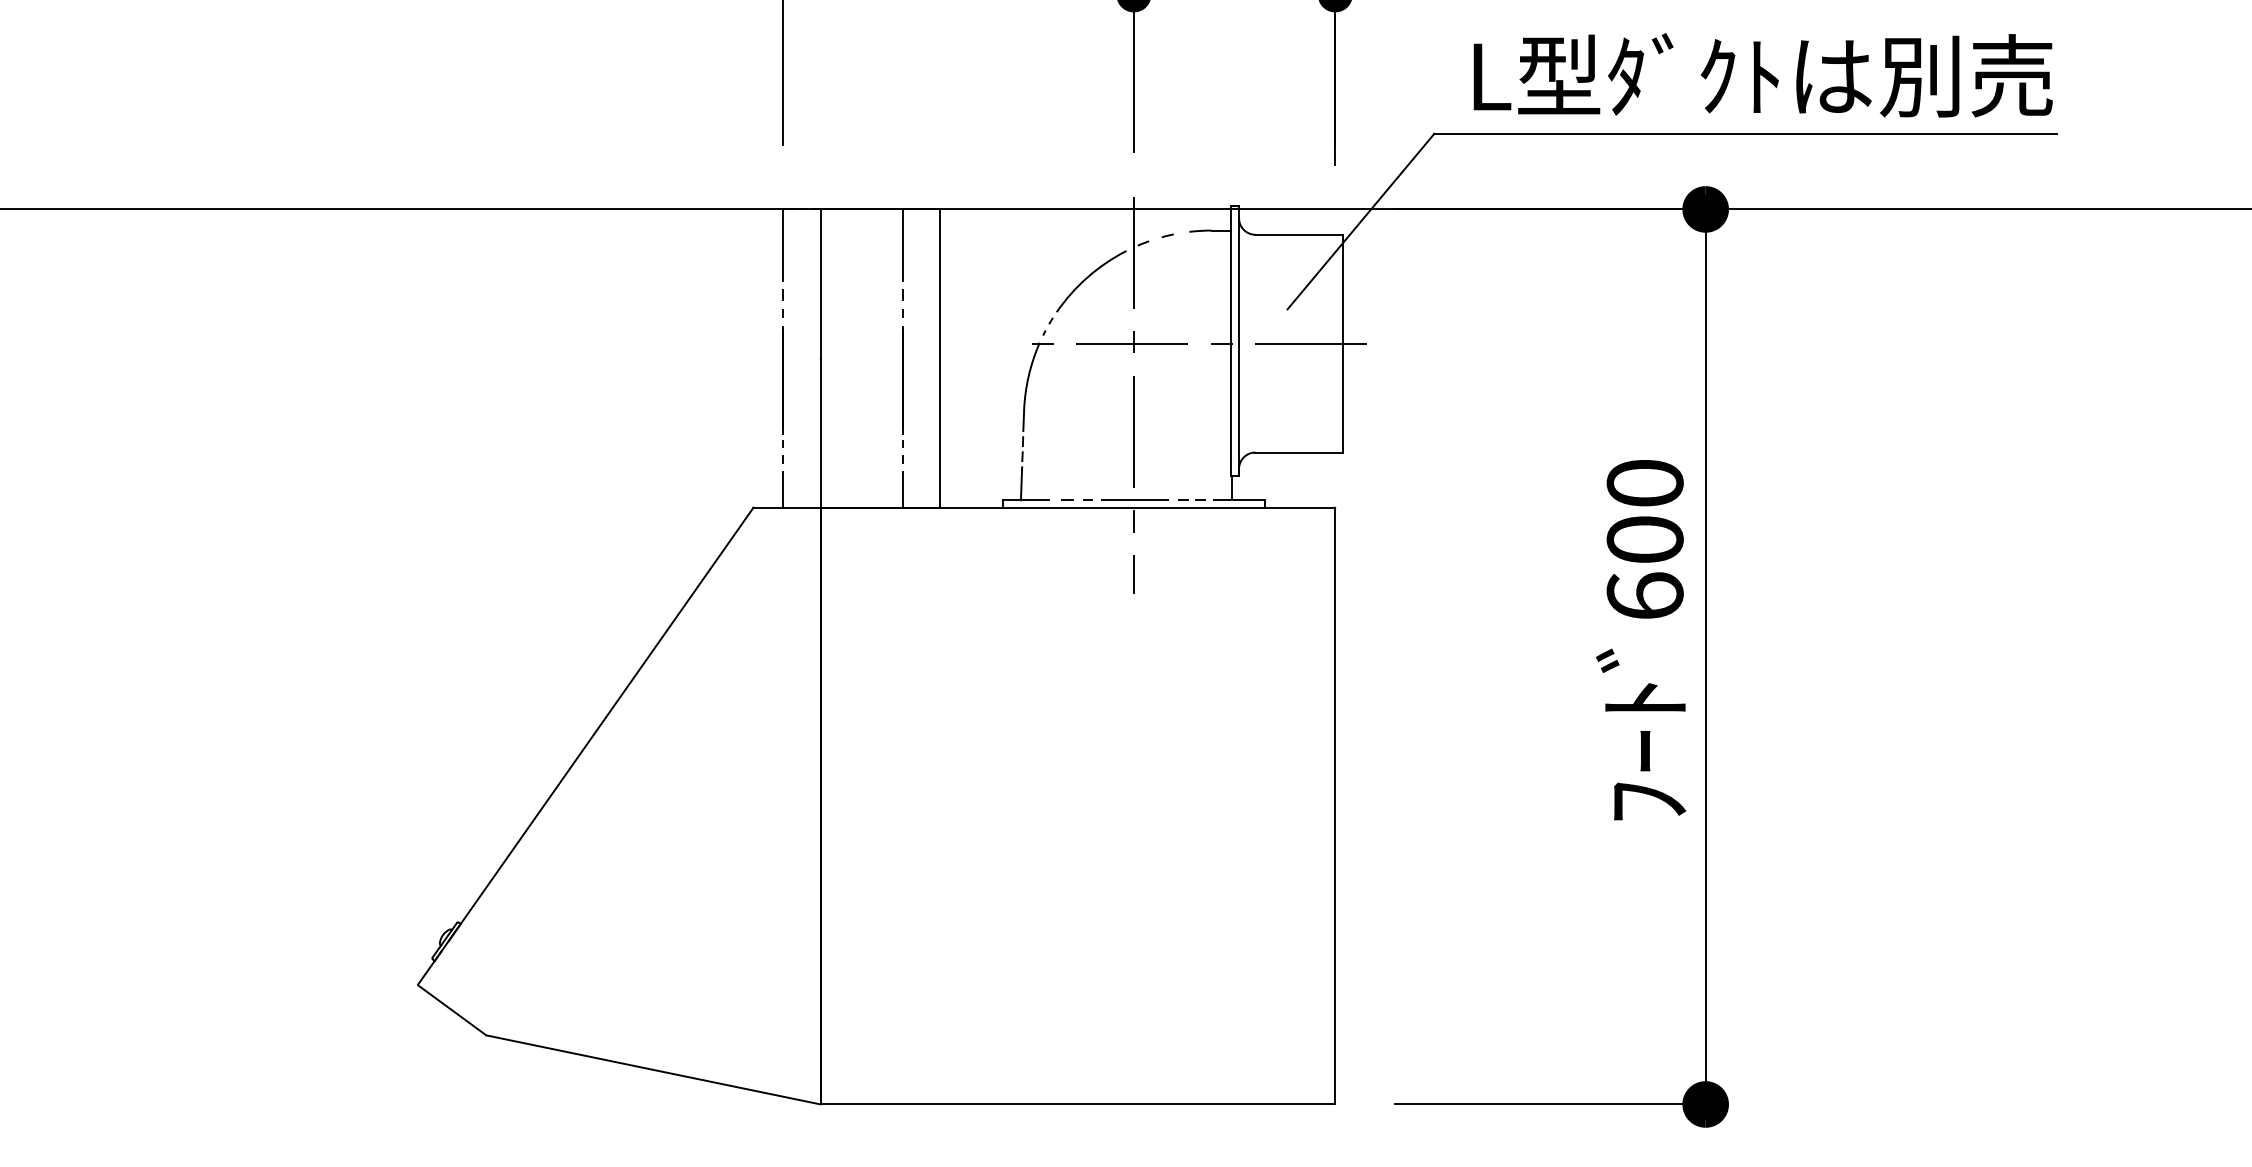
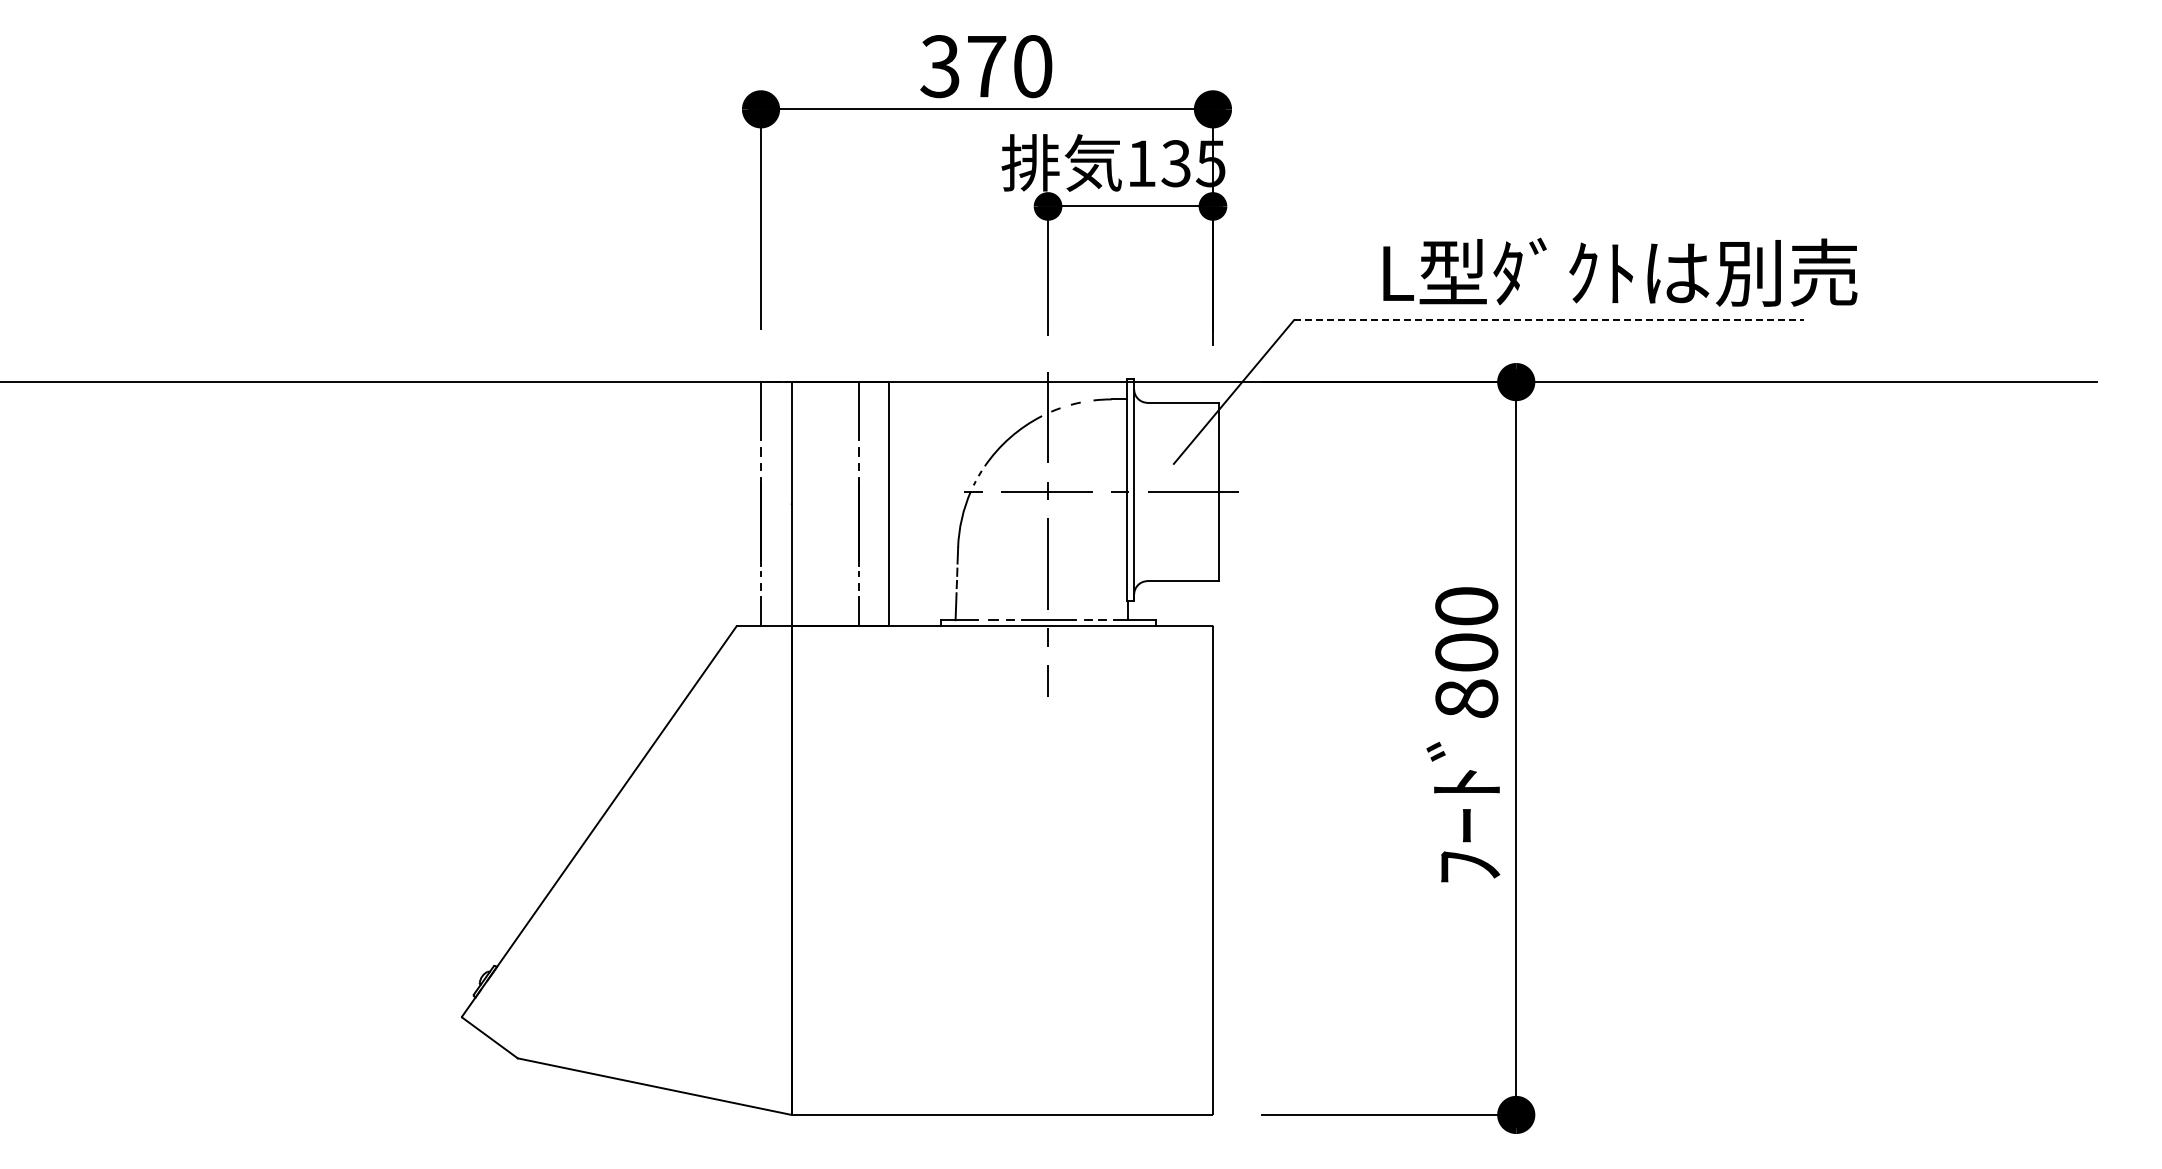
text: (1763, 74) -> (1620, 271), moved
line: (1745, 134) -> (1548, 320), solid -> dashed
text: (1644, 595) -> (1466, 698), 600 -> 800

